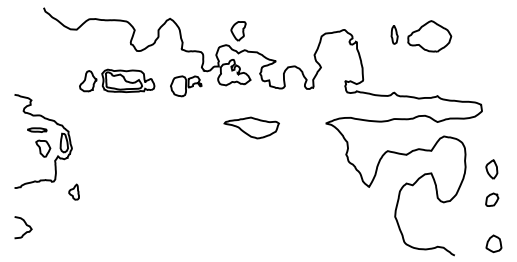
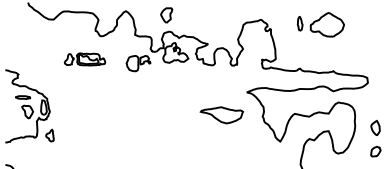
part: (238, 31) -> (166, 15), moved
part: (117, 80) -> (85, 59), size x0.7
part: (251, 127) -> (221, 114), moved
part: (73, 191) -> (49, 135), moved

